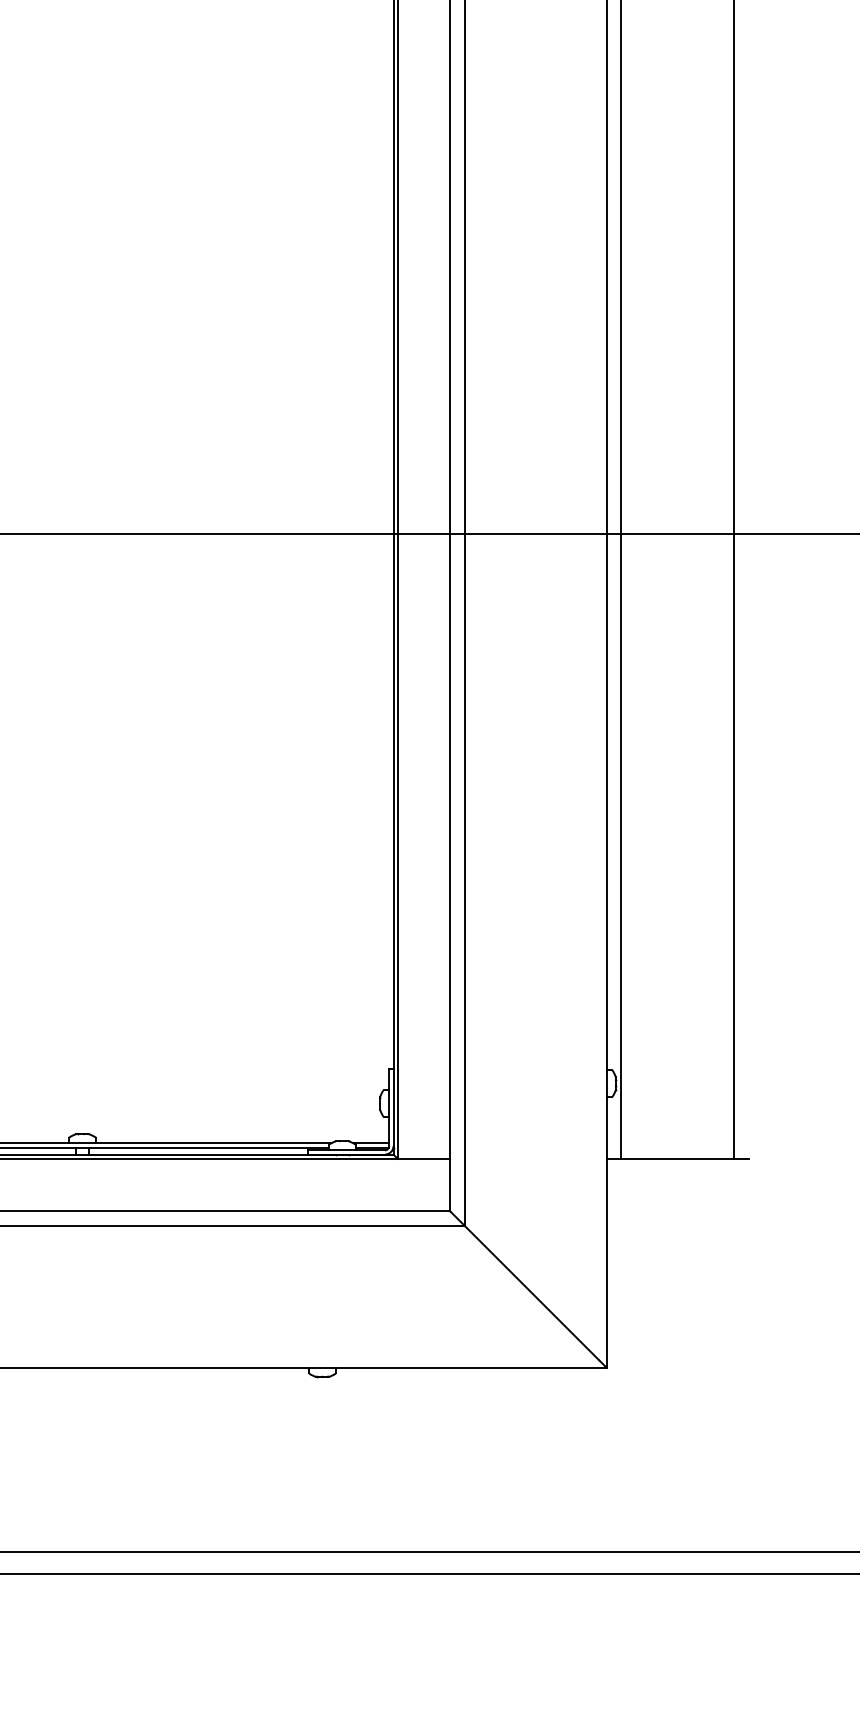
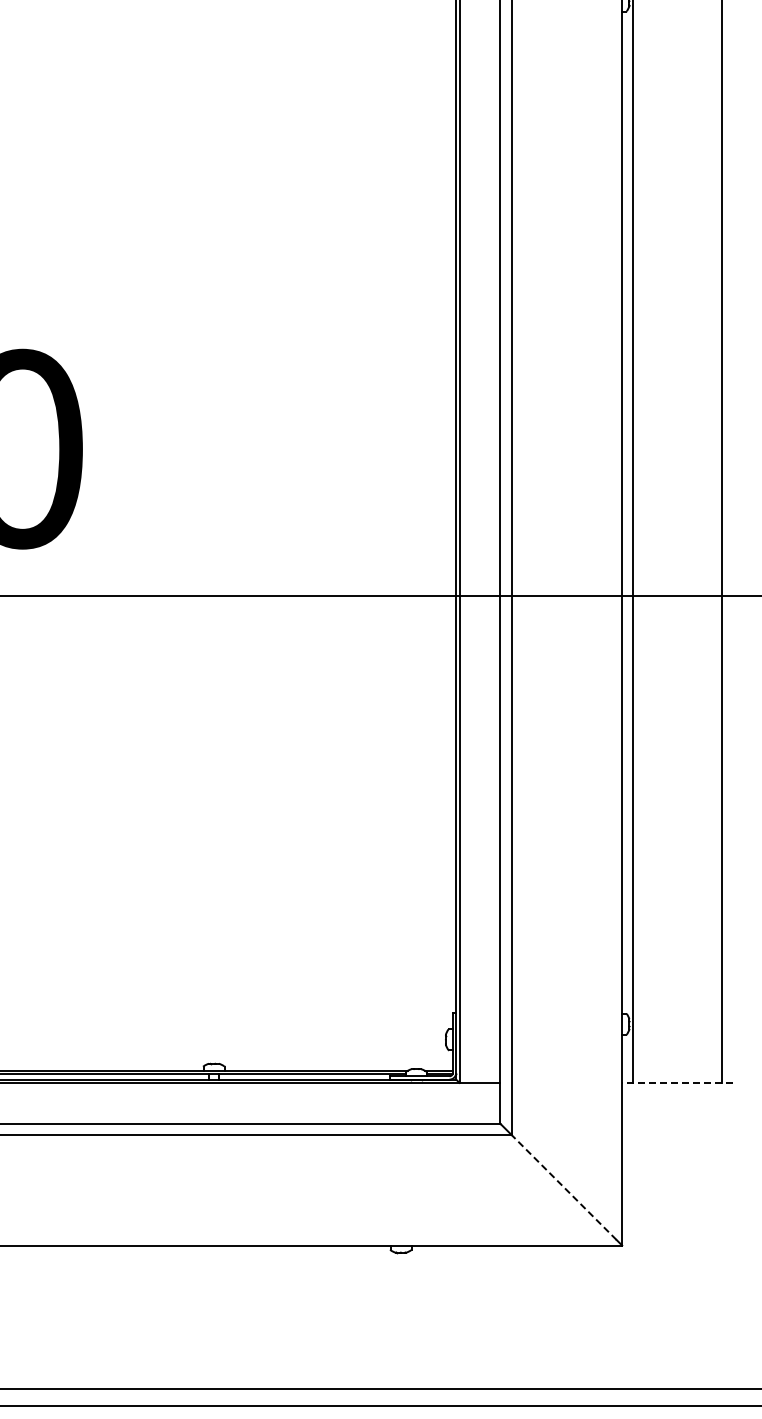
line: (677, 1158) -> (677, 1082), solid -> dashed
line: (531, 1293) -> (563, 1187), solid -> dashed

